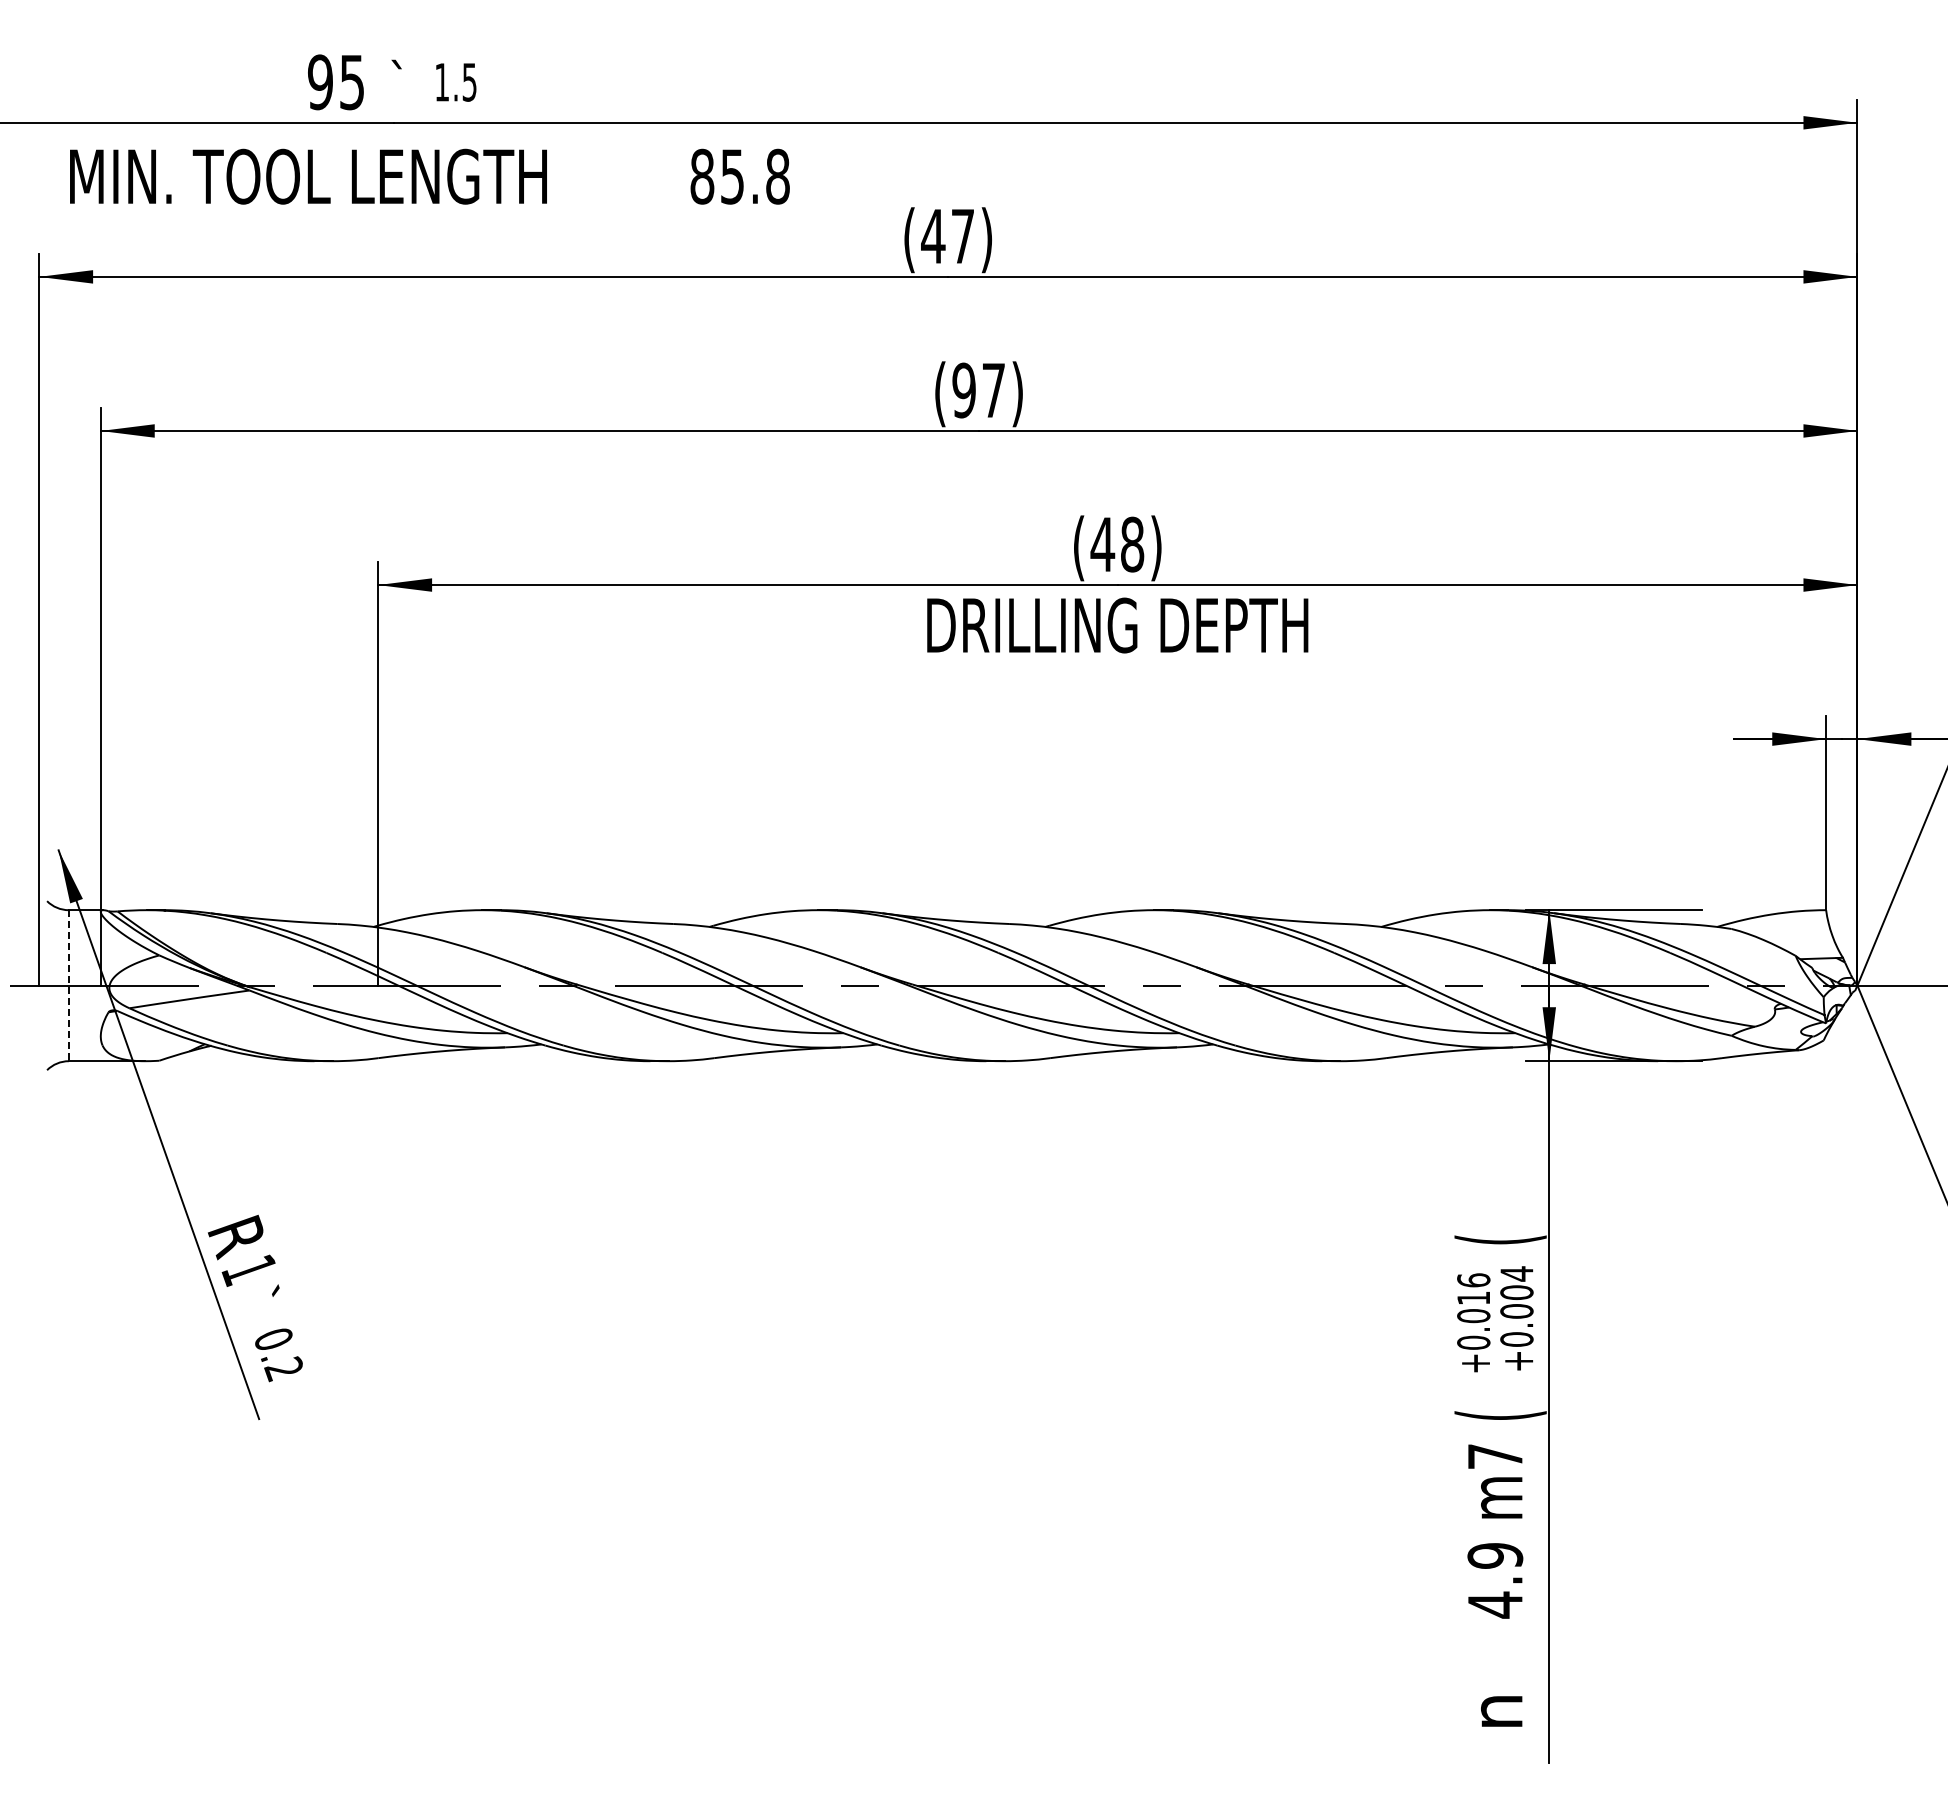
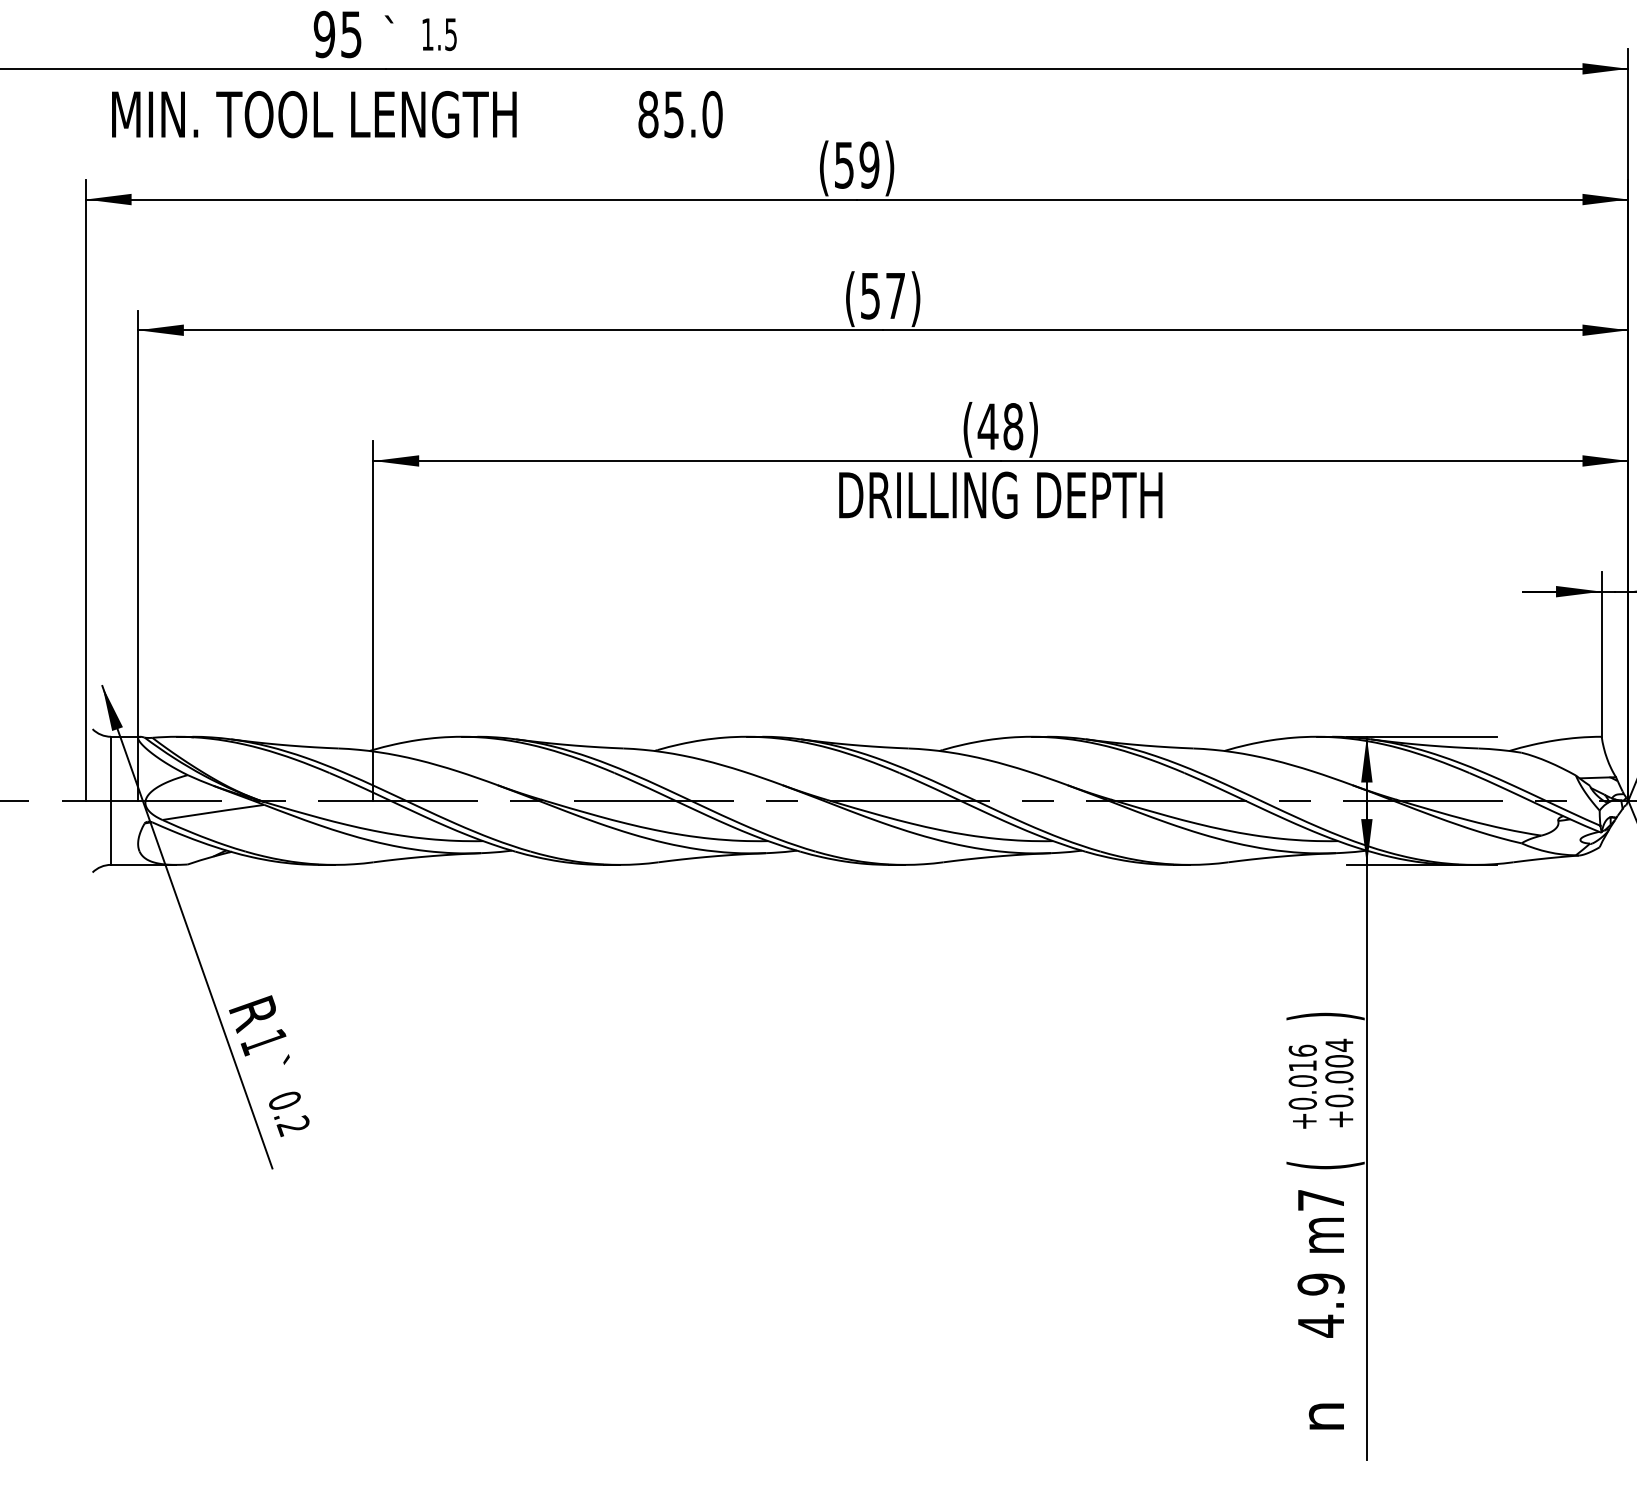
text: (777, 176) -> (712, 114), 85.8 -> 85.0
text: (947, 236) -> (856, 165), (47) -> (59)
text: (963, 390) -> (869, 295), (97) -> (57)
line: (68, 985) -> (110, 800), dashed -> solid
text: (1500, 1239) -> (1325, 1016), ( -> )

